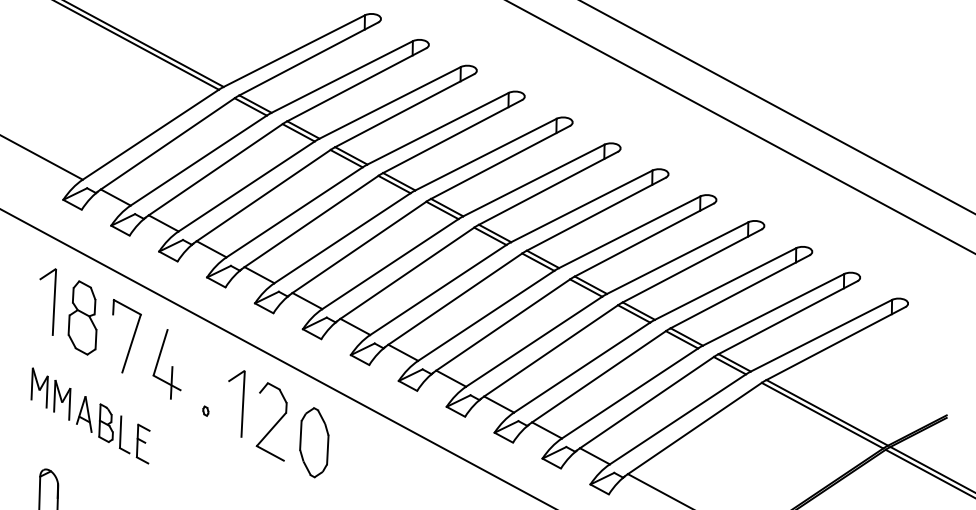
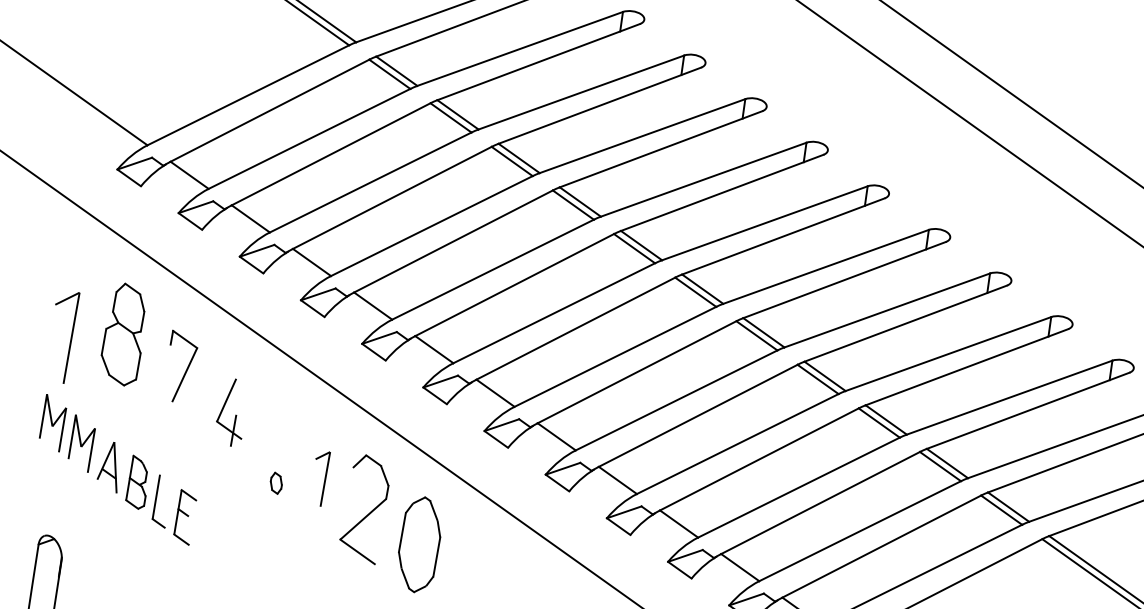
part: (47, 301) -> (62, 335), moved
part: (126, 336) -> (180, 367), size x0.7
part: (166, 364) -> (230, 412), size x0.7
part: (236, 403) -> (319, 477), size x0.6
part: (205, 410) -> (276, 482), size x1.6

